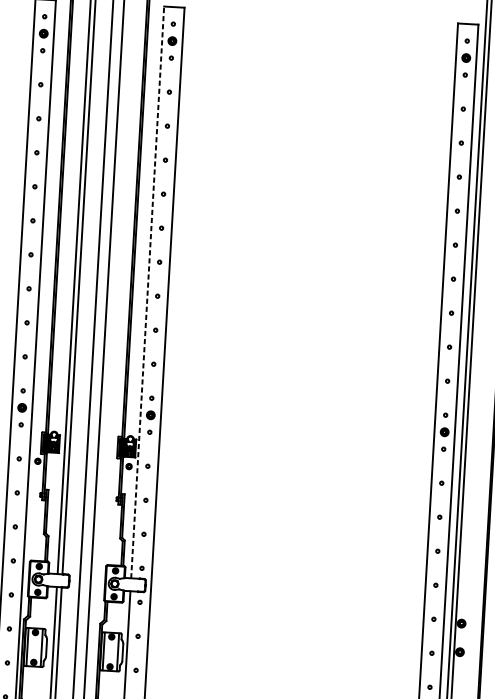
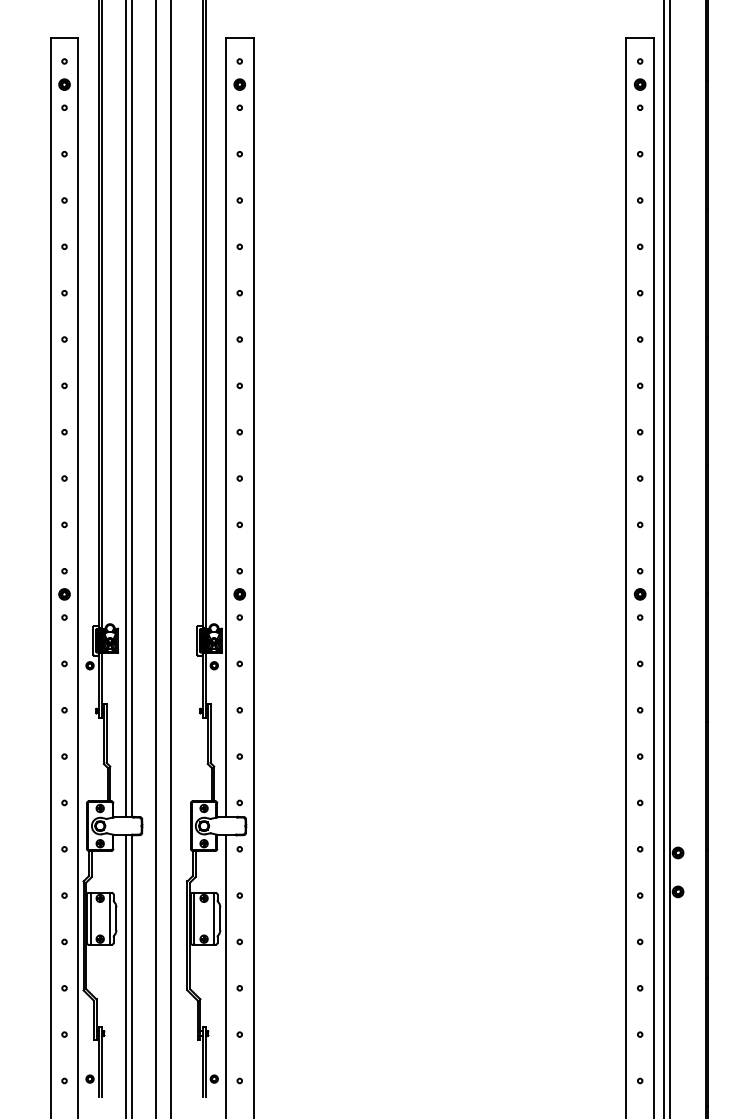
line: (147, 292) -> (225, 427), dashed -> solid

